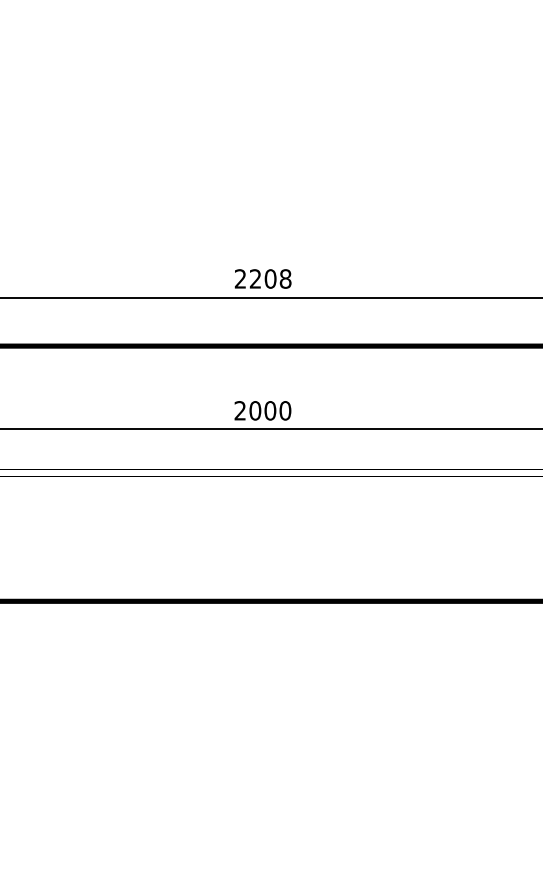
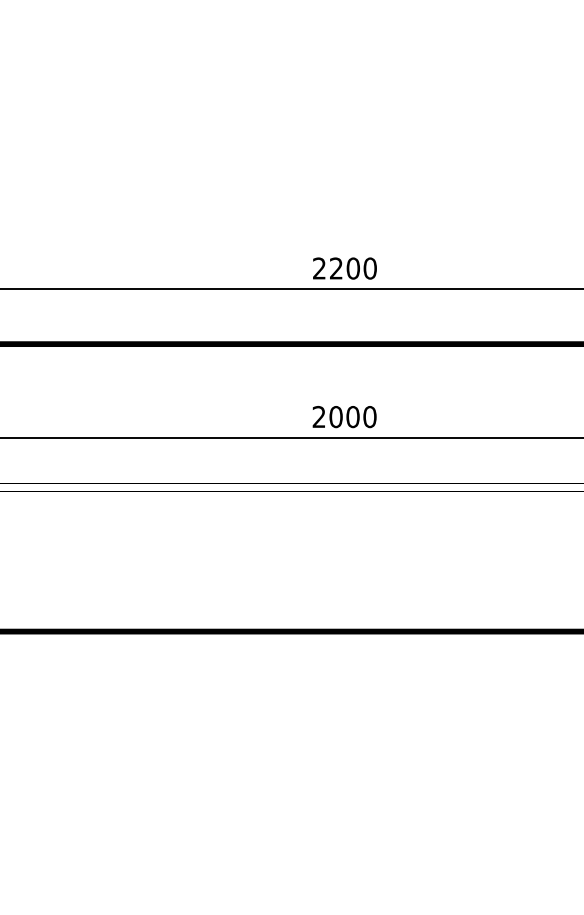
text: (285, 278) -> (370, 267), 2208 -> 2200

